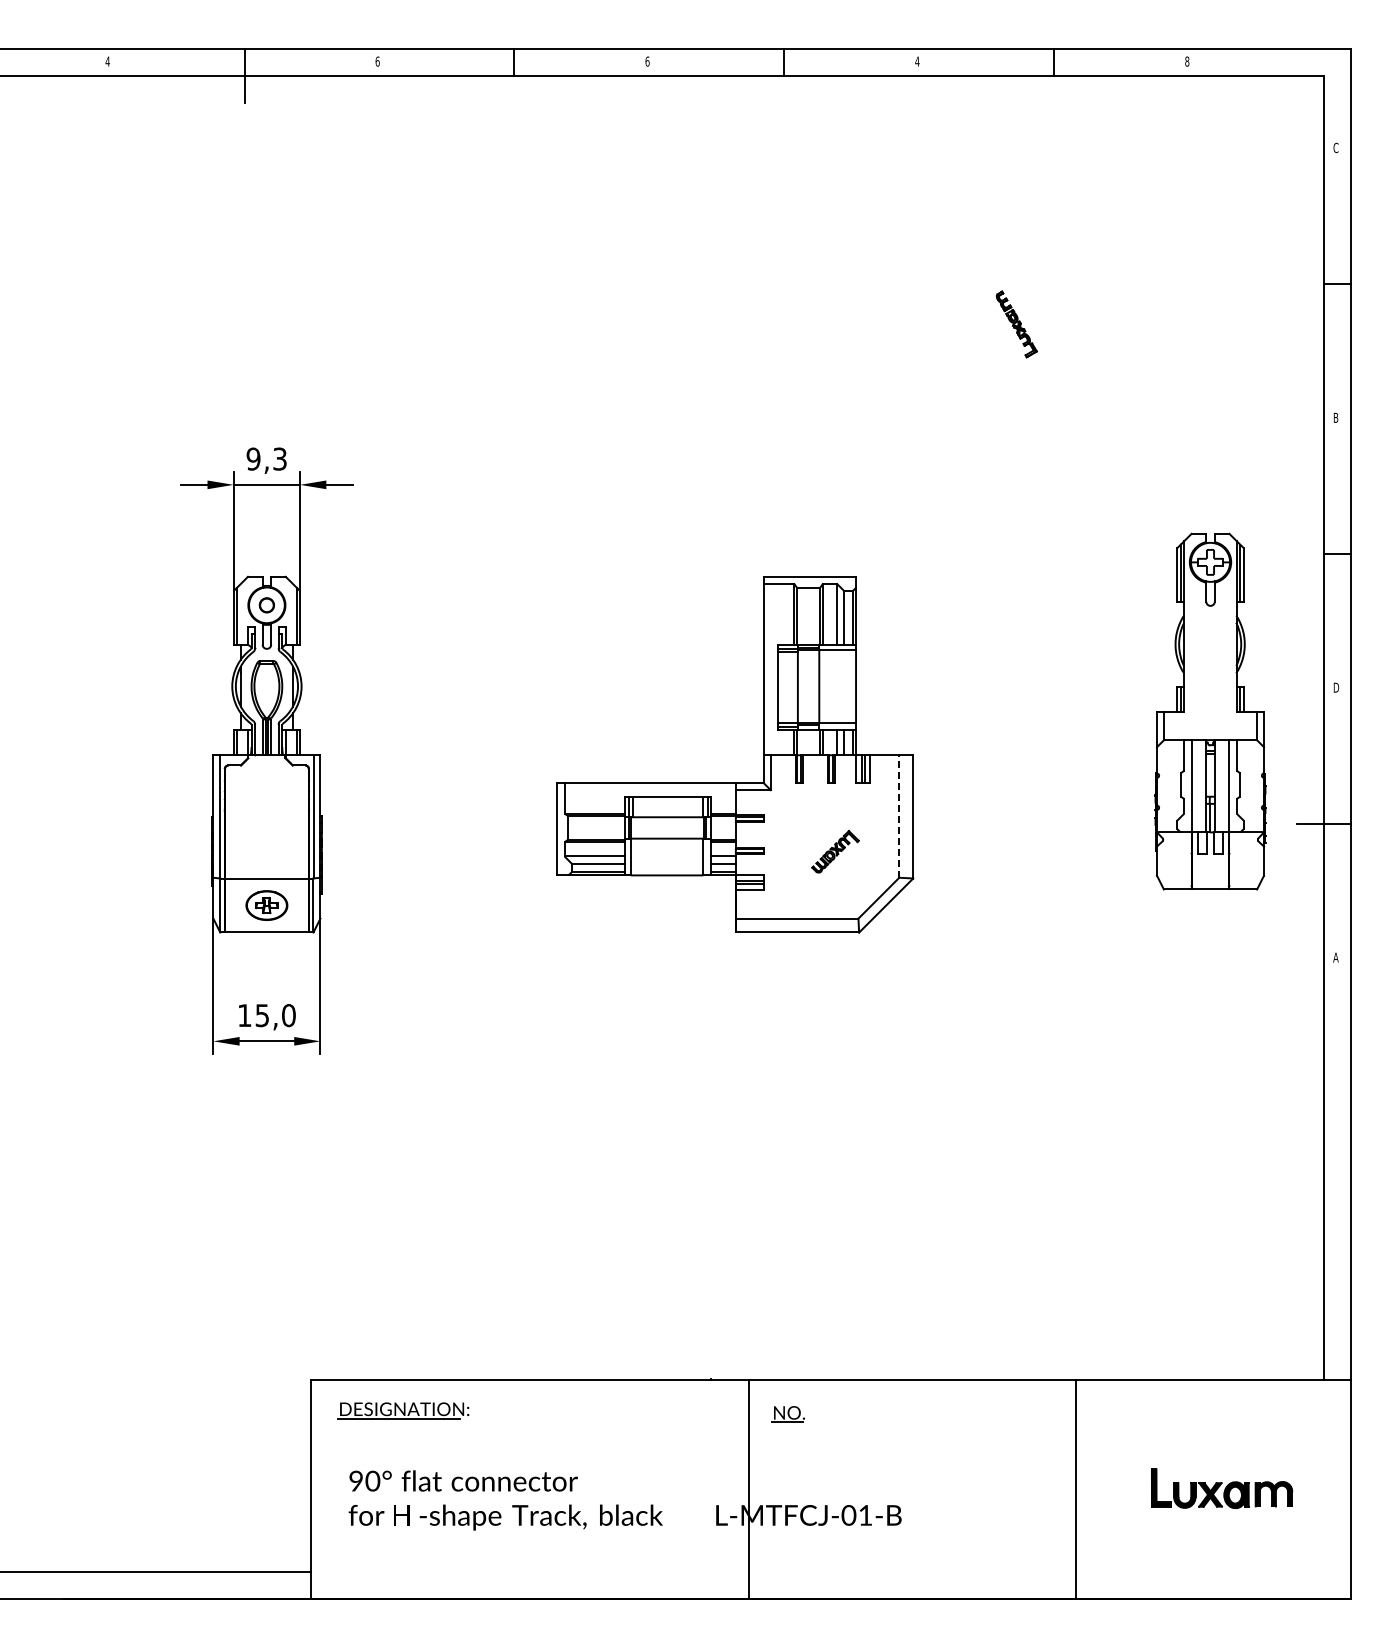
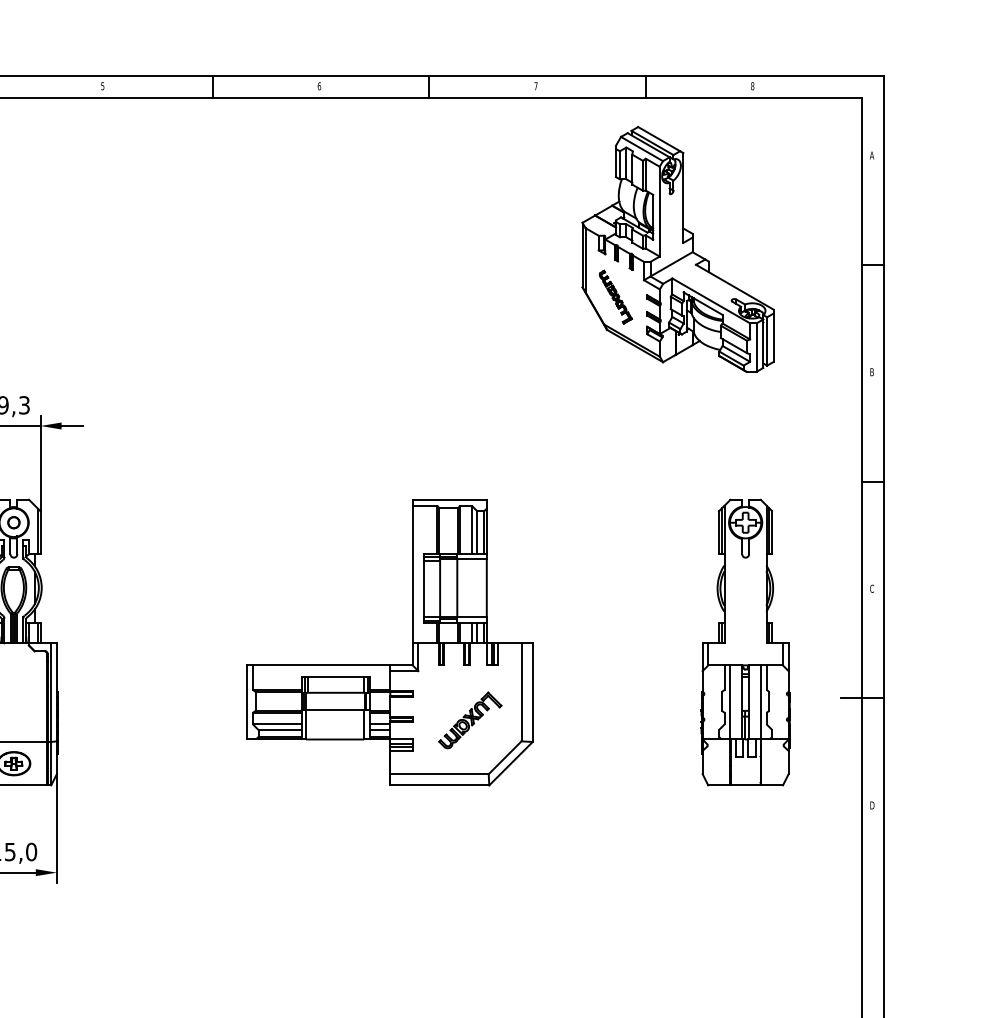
text: (377, 61) -> (102, 86), 6 -> 5
text: (917, 61) -> (536, 86), 4 -> 7
text: (1335, 147) -> (871, 155), C -> A
part: (1094, 264) -> (678, 249), added
text: (1336, 687) -> (872, 588), D -> C
part: (1210, 711) -> (745, 642), moved
line: (899, 816) -> (521, 692), dashed -> solid
part: (835, 851) -> (470, 720), size x1.67
text: (1336, 957) -> (872, 805), A -> D

